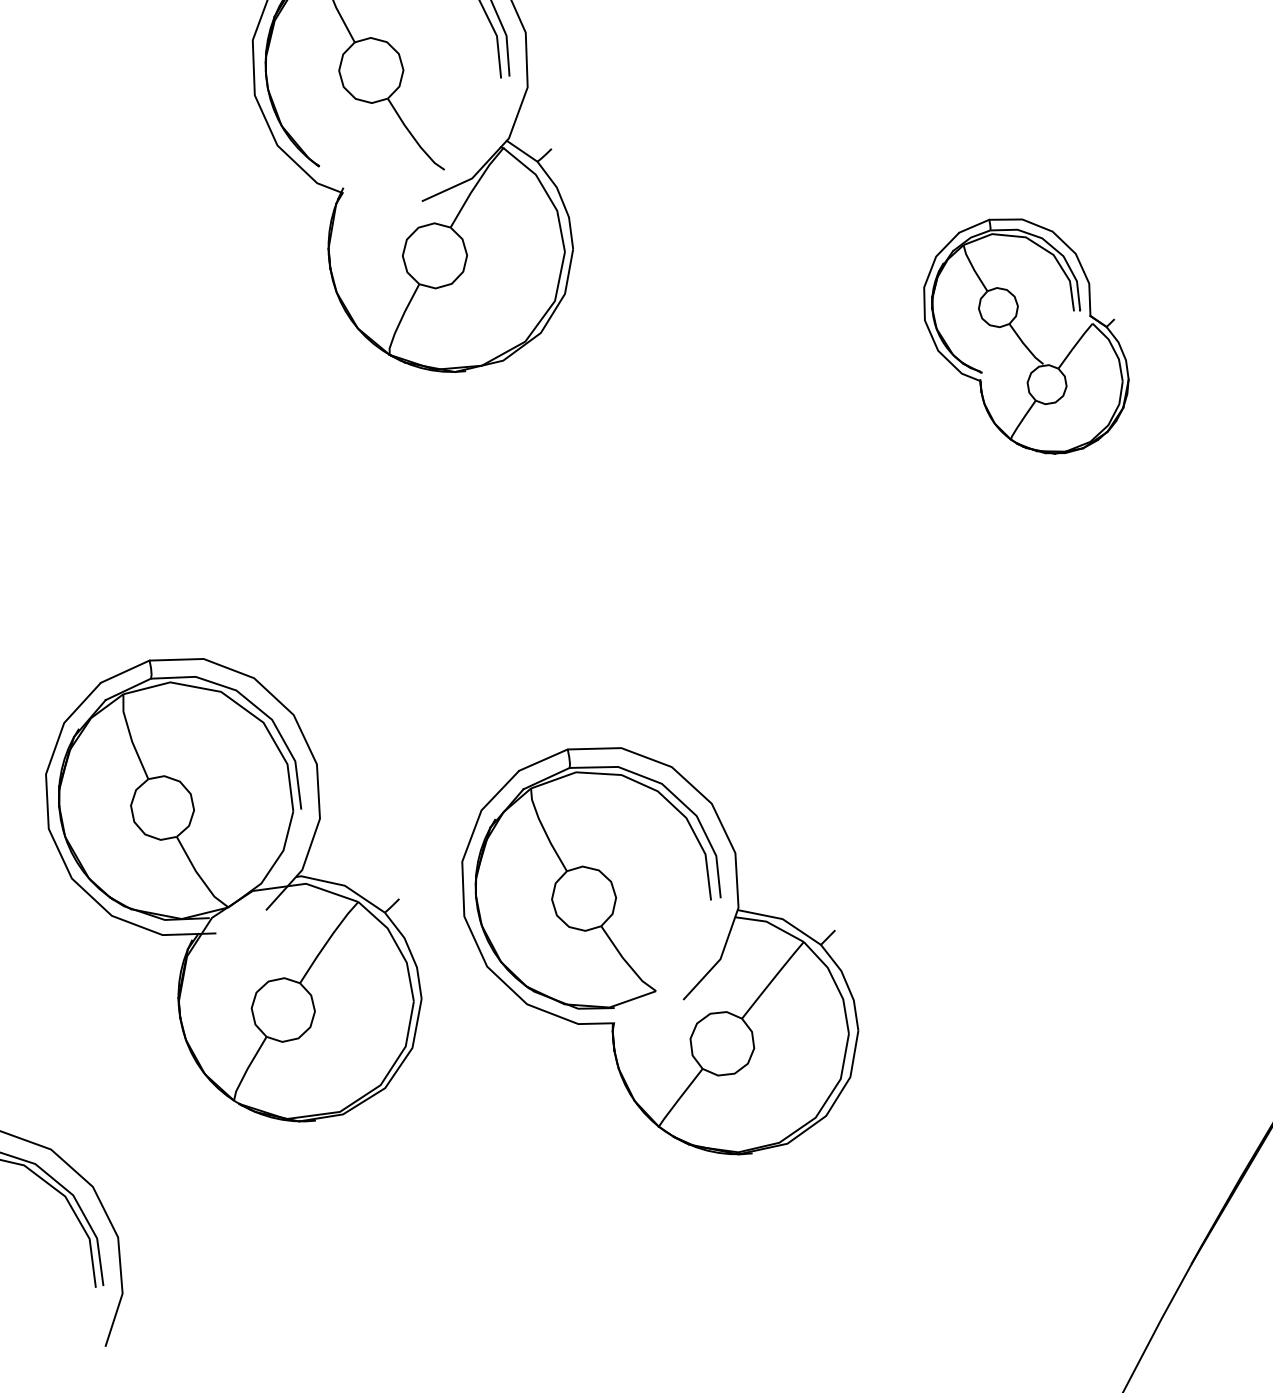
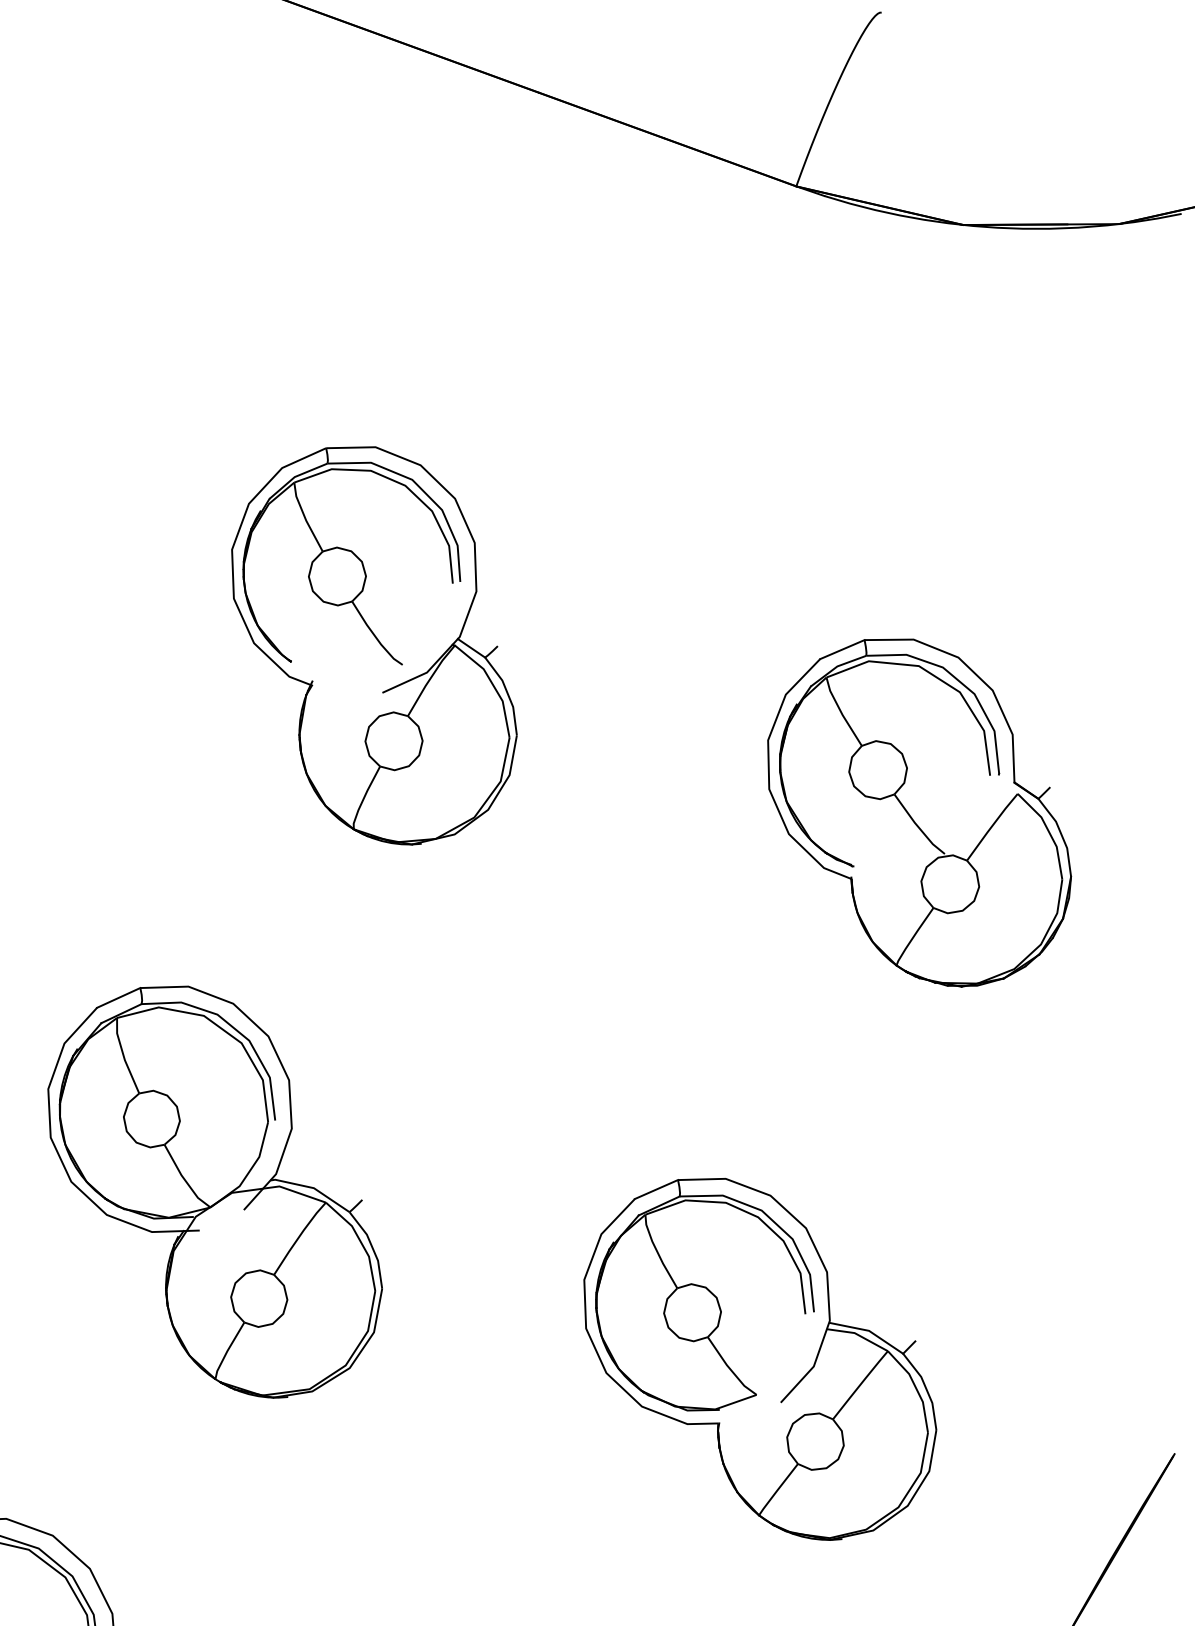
part: (1026, 335) -> (919, 812), size x1.67
part: (232, 889) -> (214, 1191), moved
part: (660, 951) -> (760, 1359), moved

